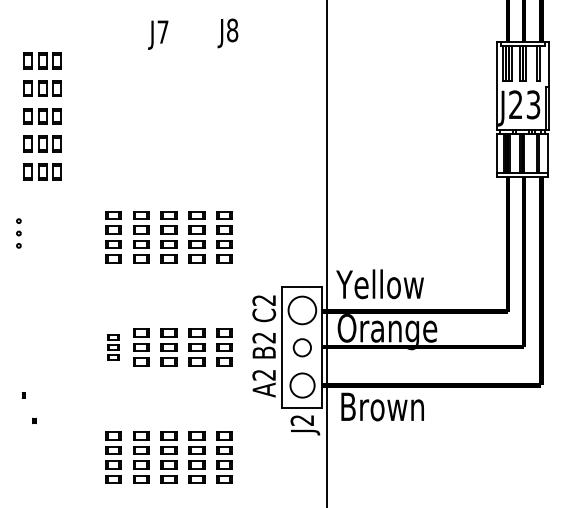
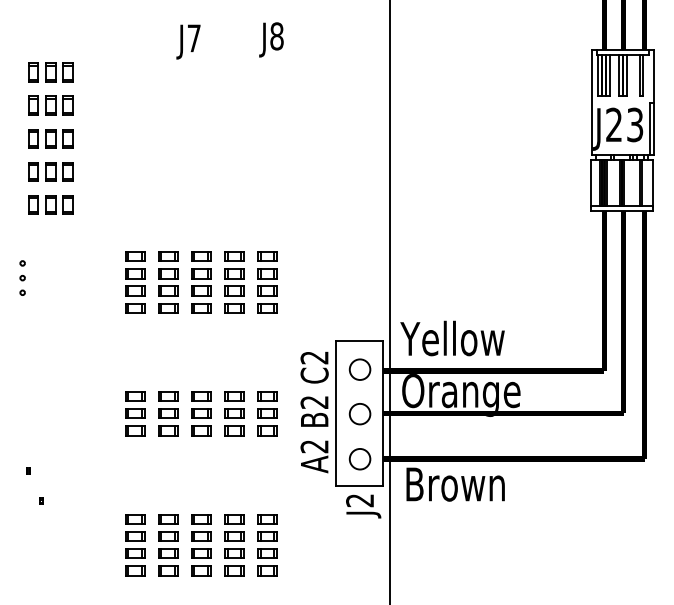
circle: (302, 310) -> (360, 369), size x0.62
part: (113, 347) -> (135, 413), size x1.43
circle: (301, 385) -> (359, 459), size x0.71

